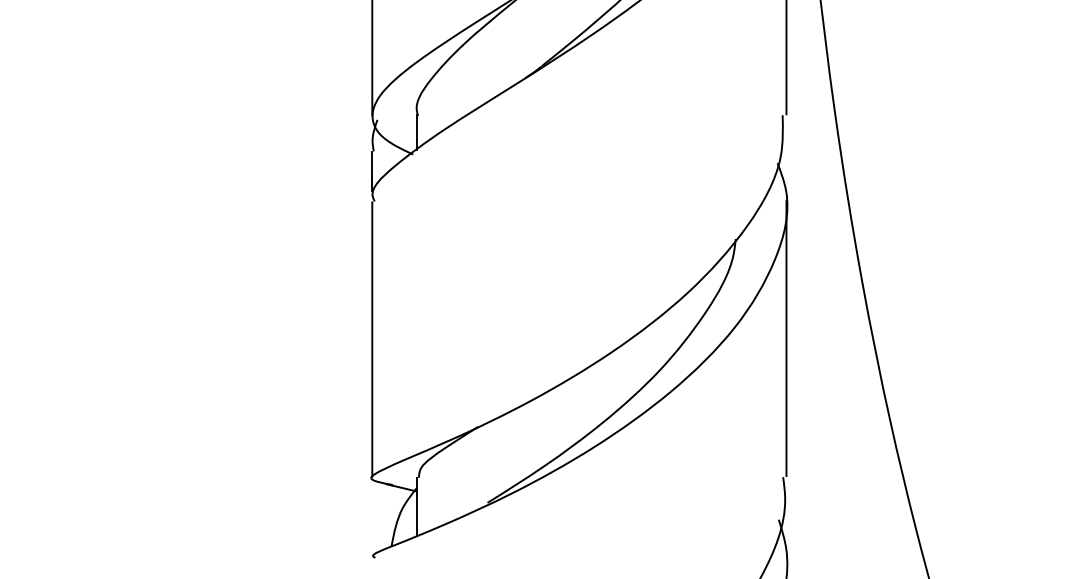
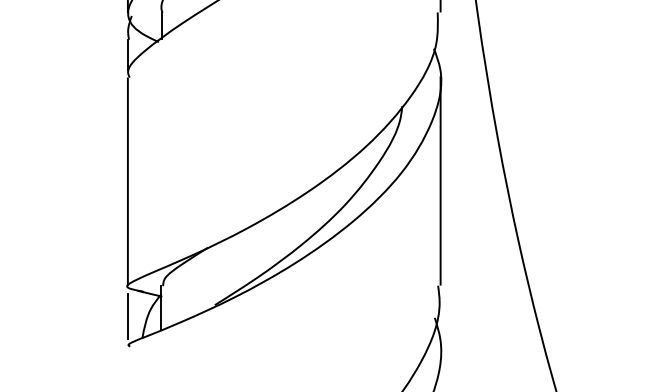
line: (372, 517) -> (128, 316), added

